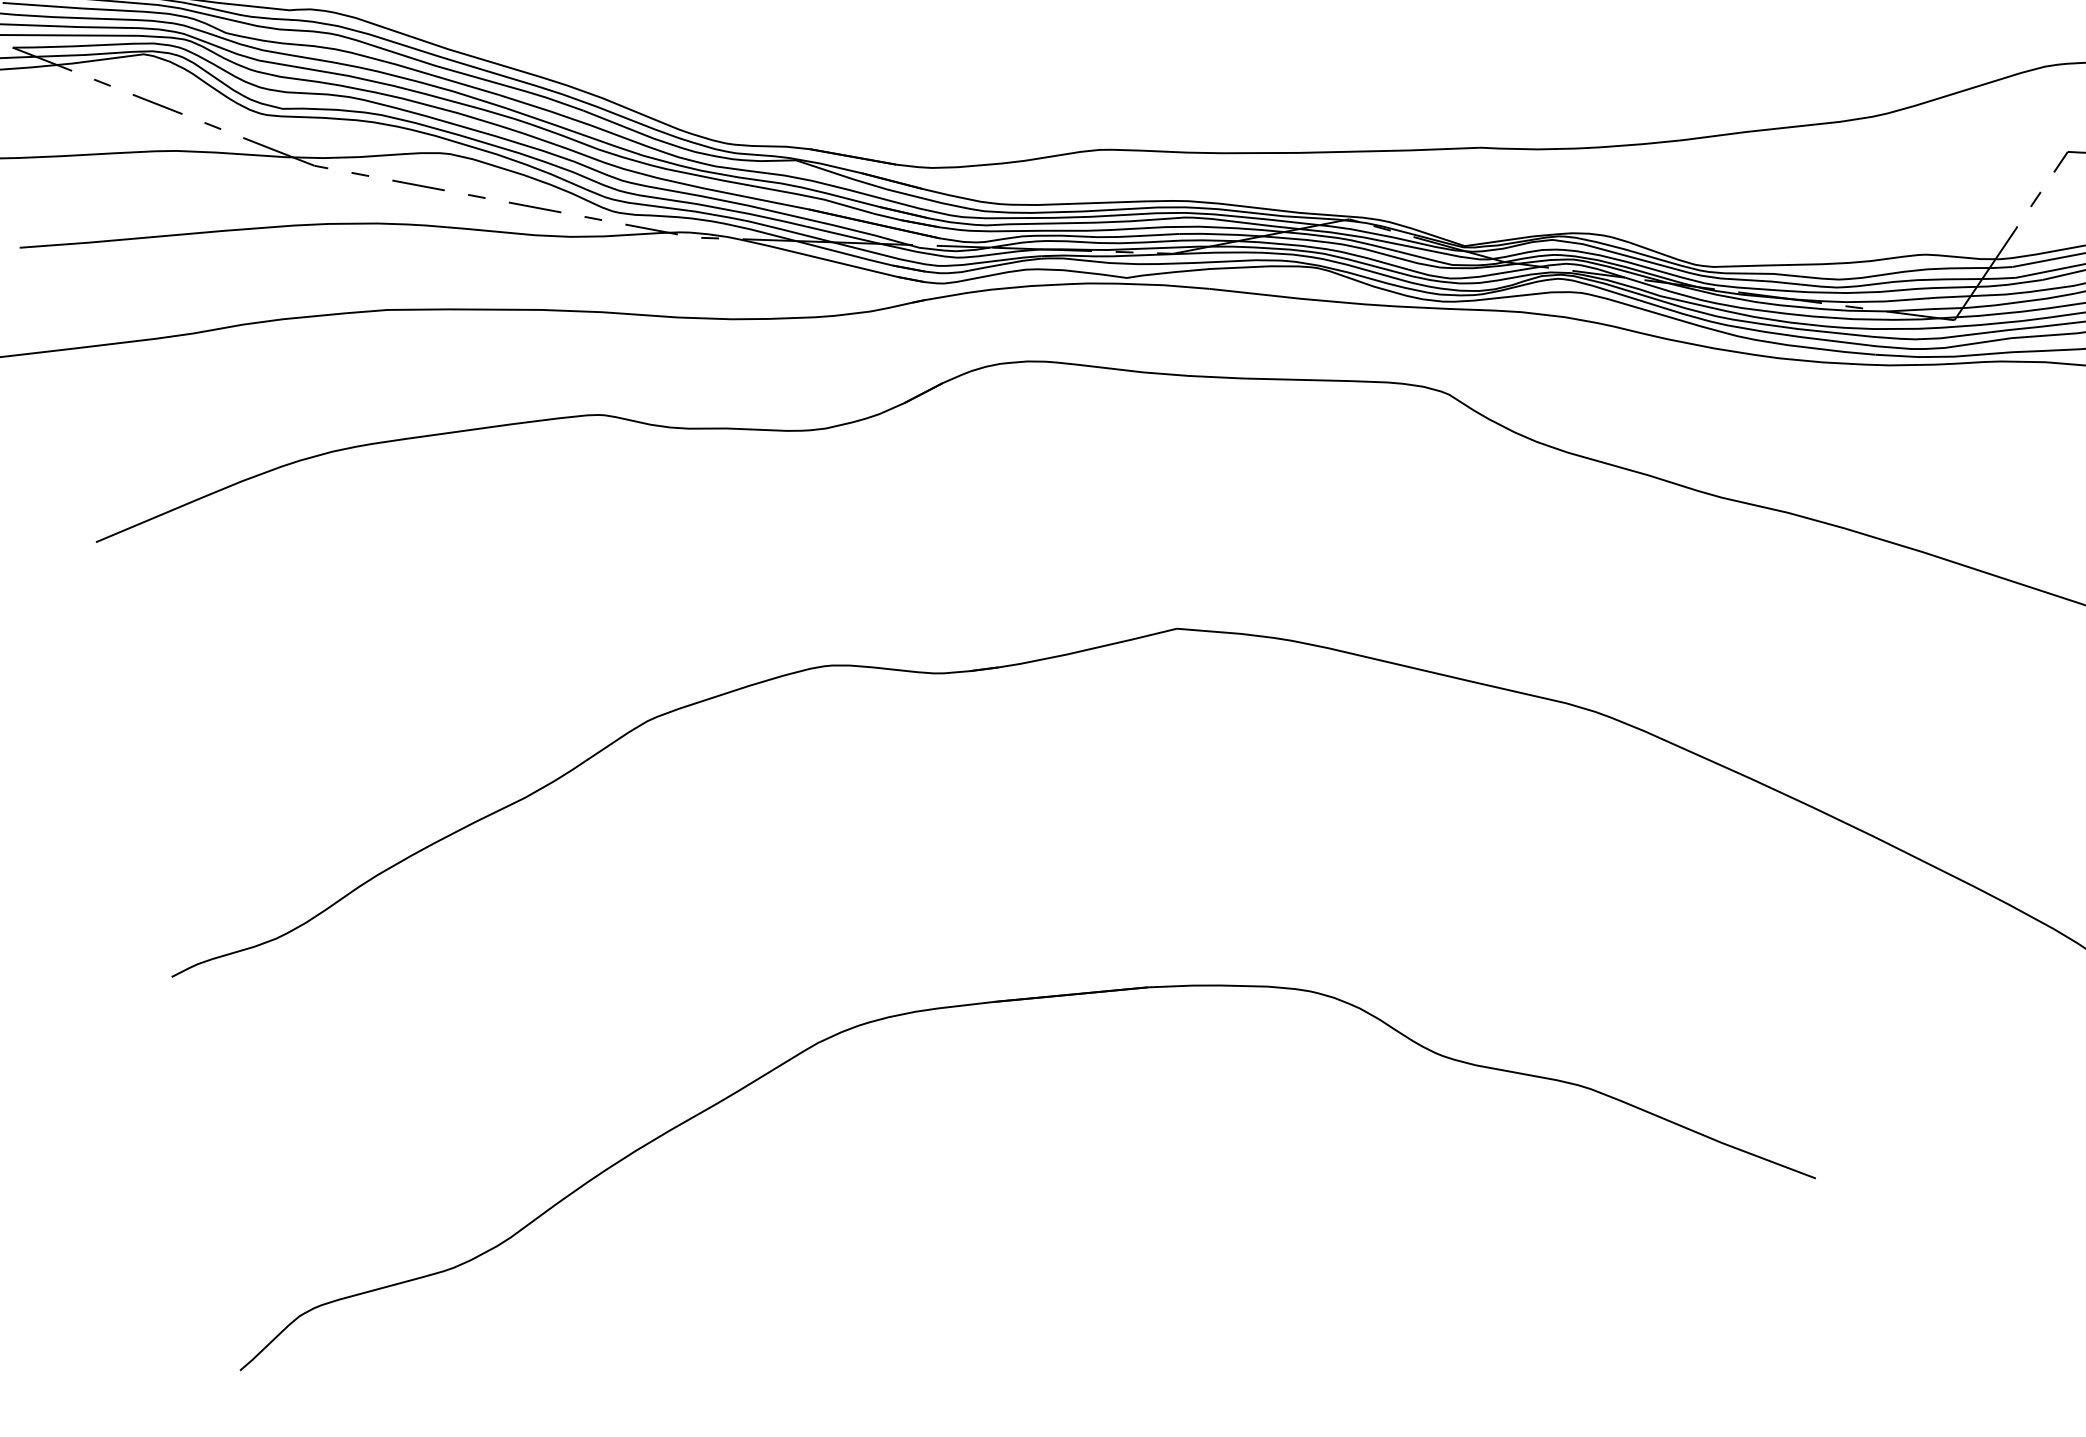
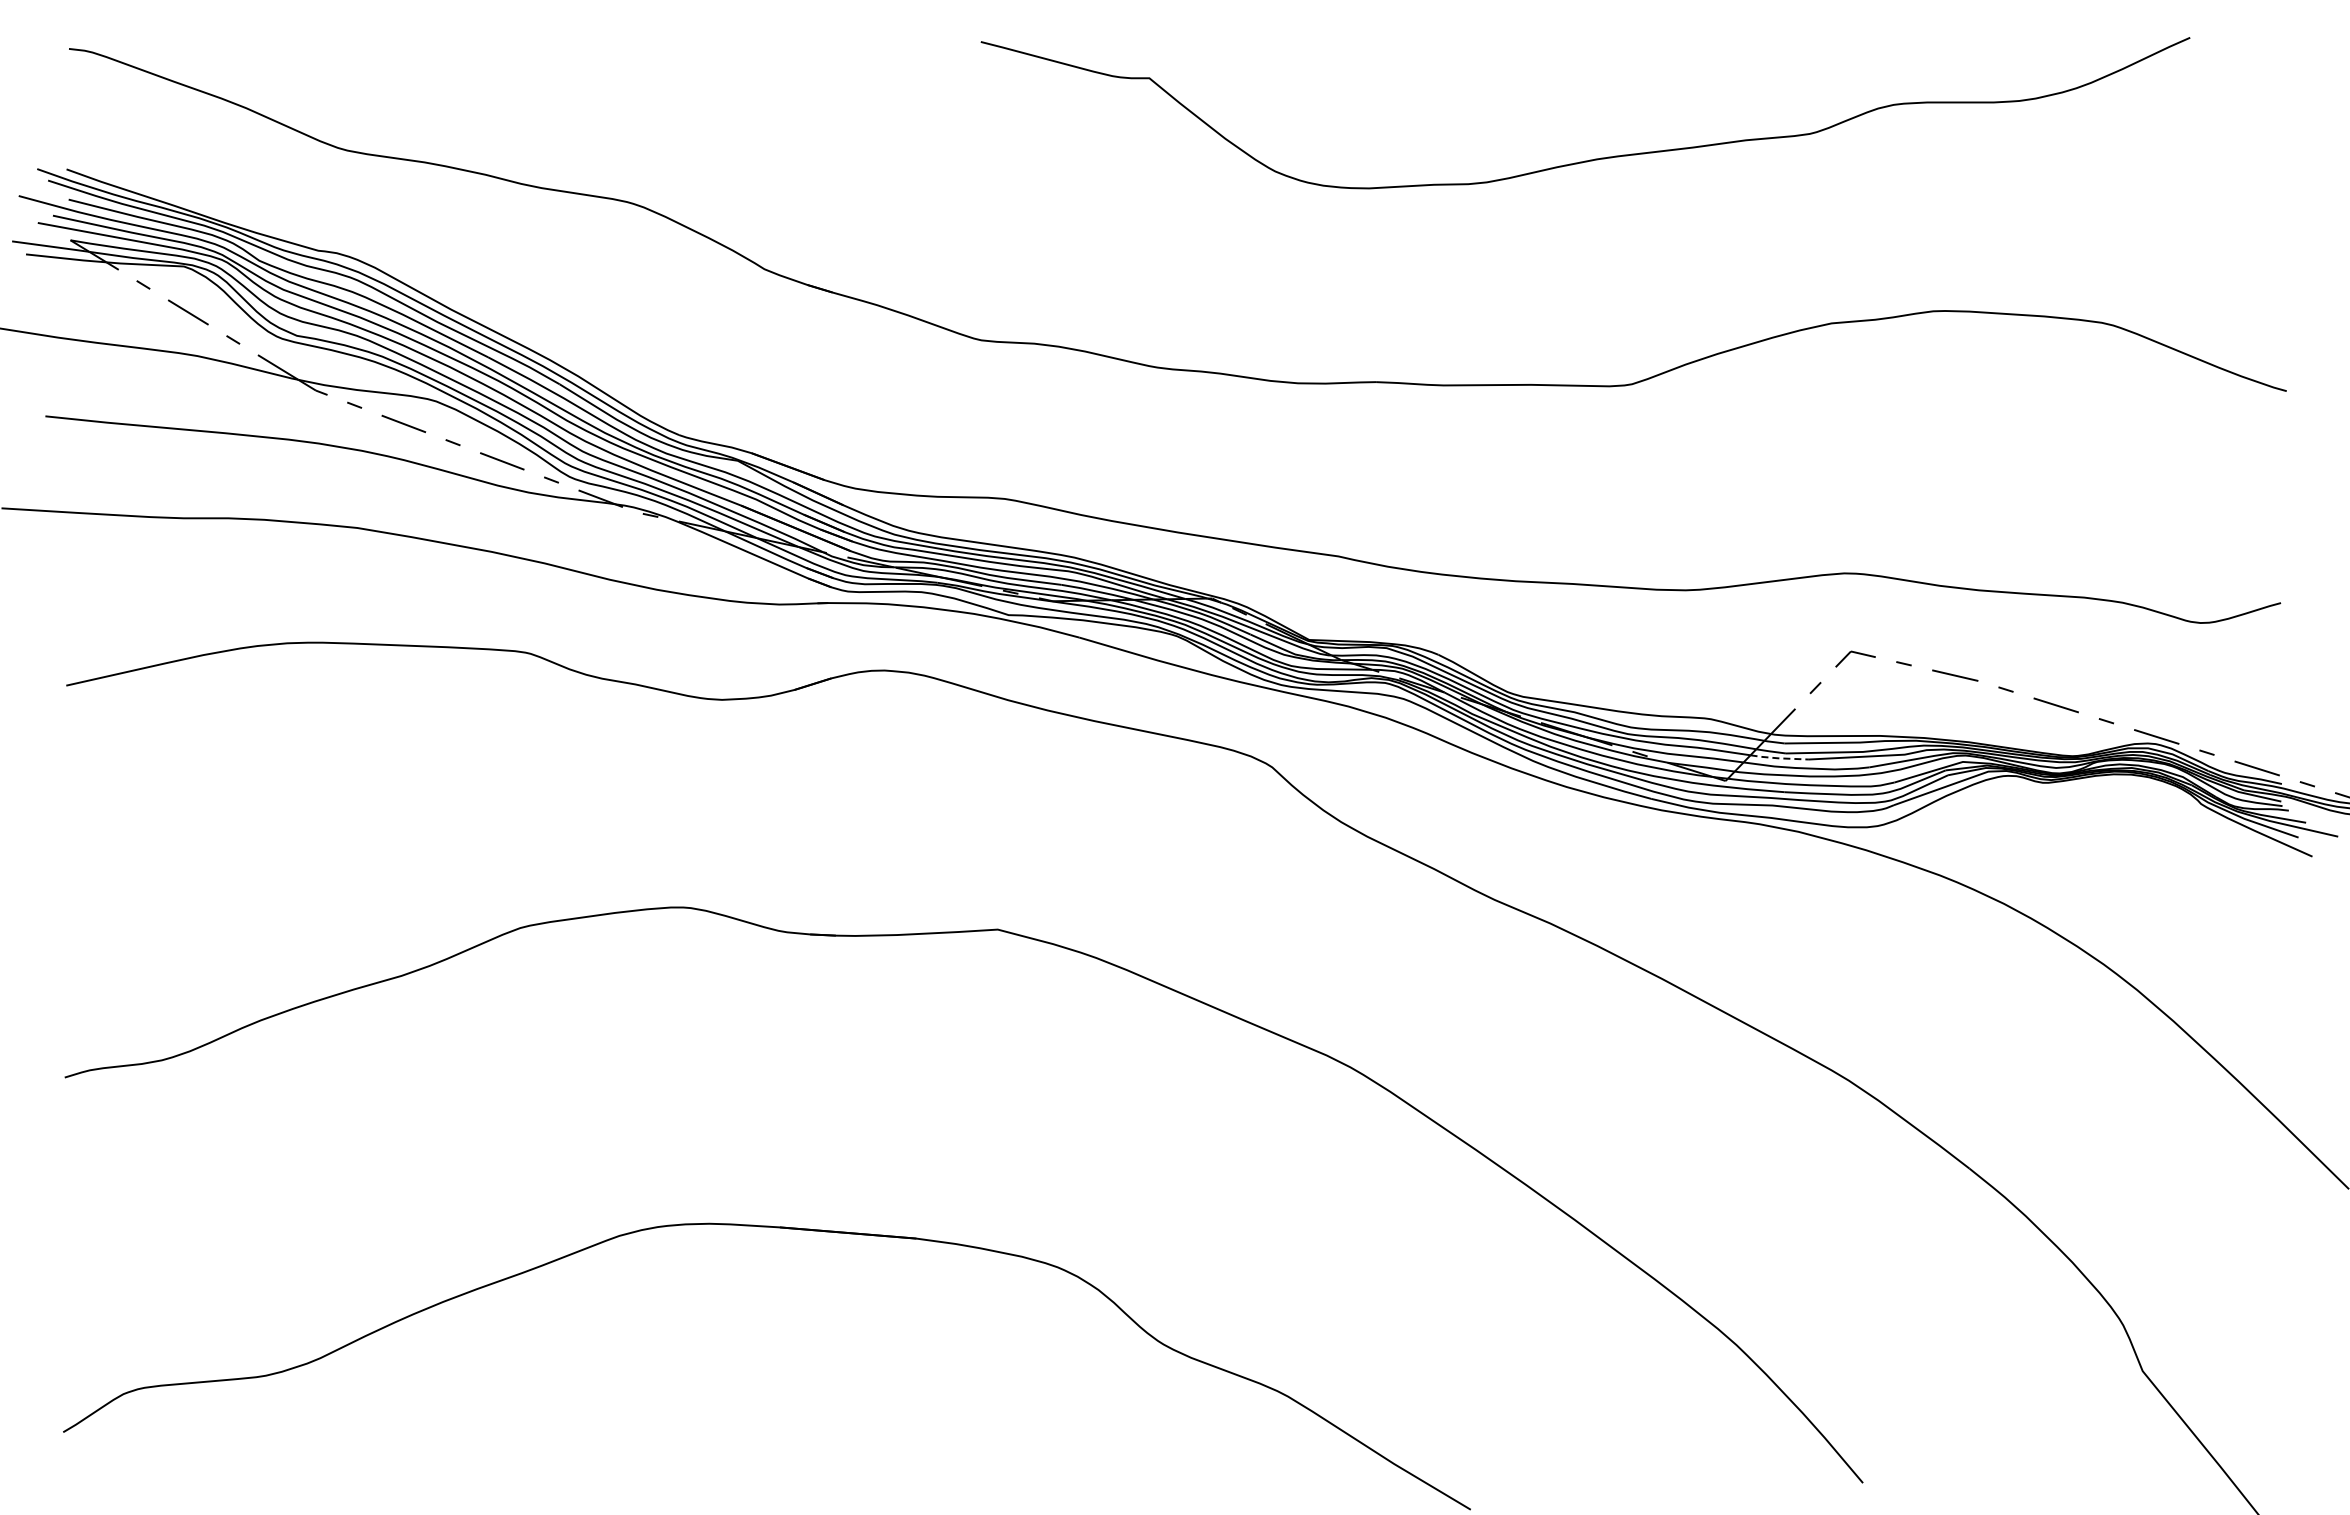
line: (2008, 284) -> (1778, 758), solid -> dashed

